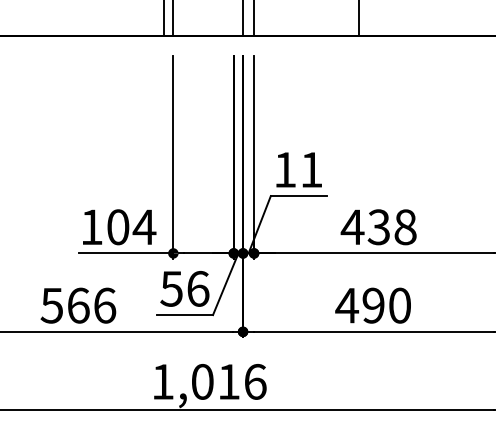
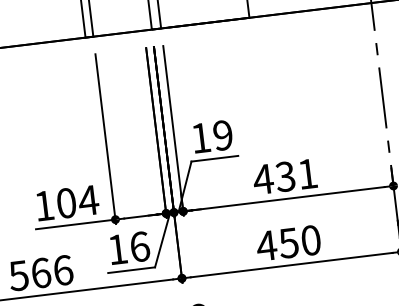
text: (311, 169) -> (222, 135), 11 -> 19
text: (405, 227) -> (307, 174), 438 -> 431
text: (171, 288) -> (117, 249), 56 -> 16
text: (373, 305) -> (288, 243), 490 -> 450

